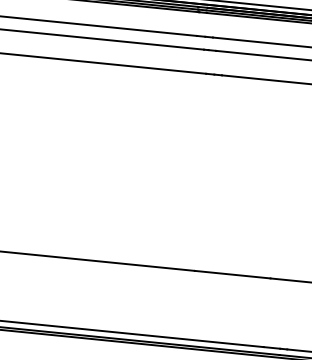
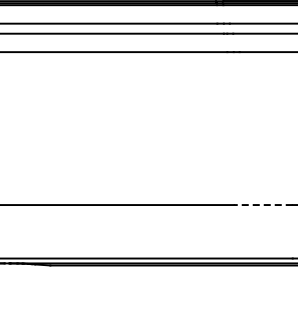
line: (231, 275) -> (262, 205), solid -> dashed

